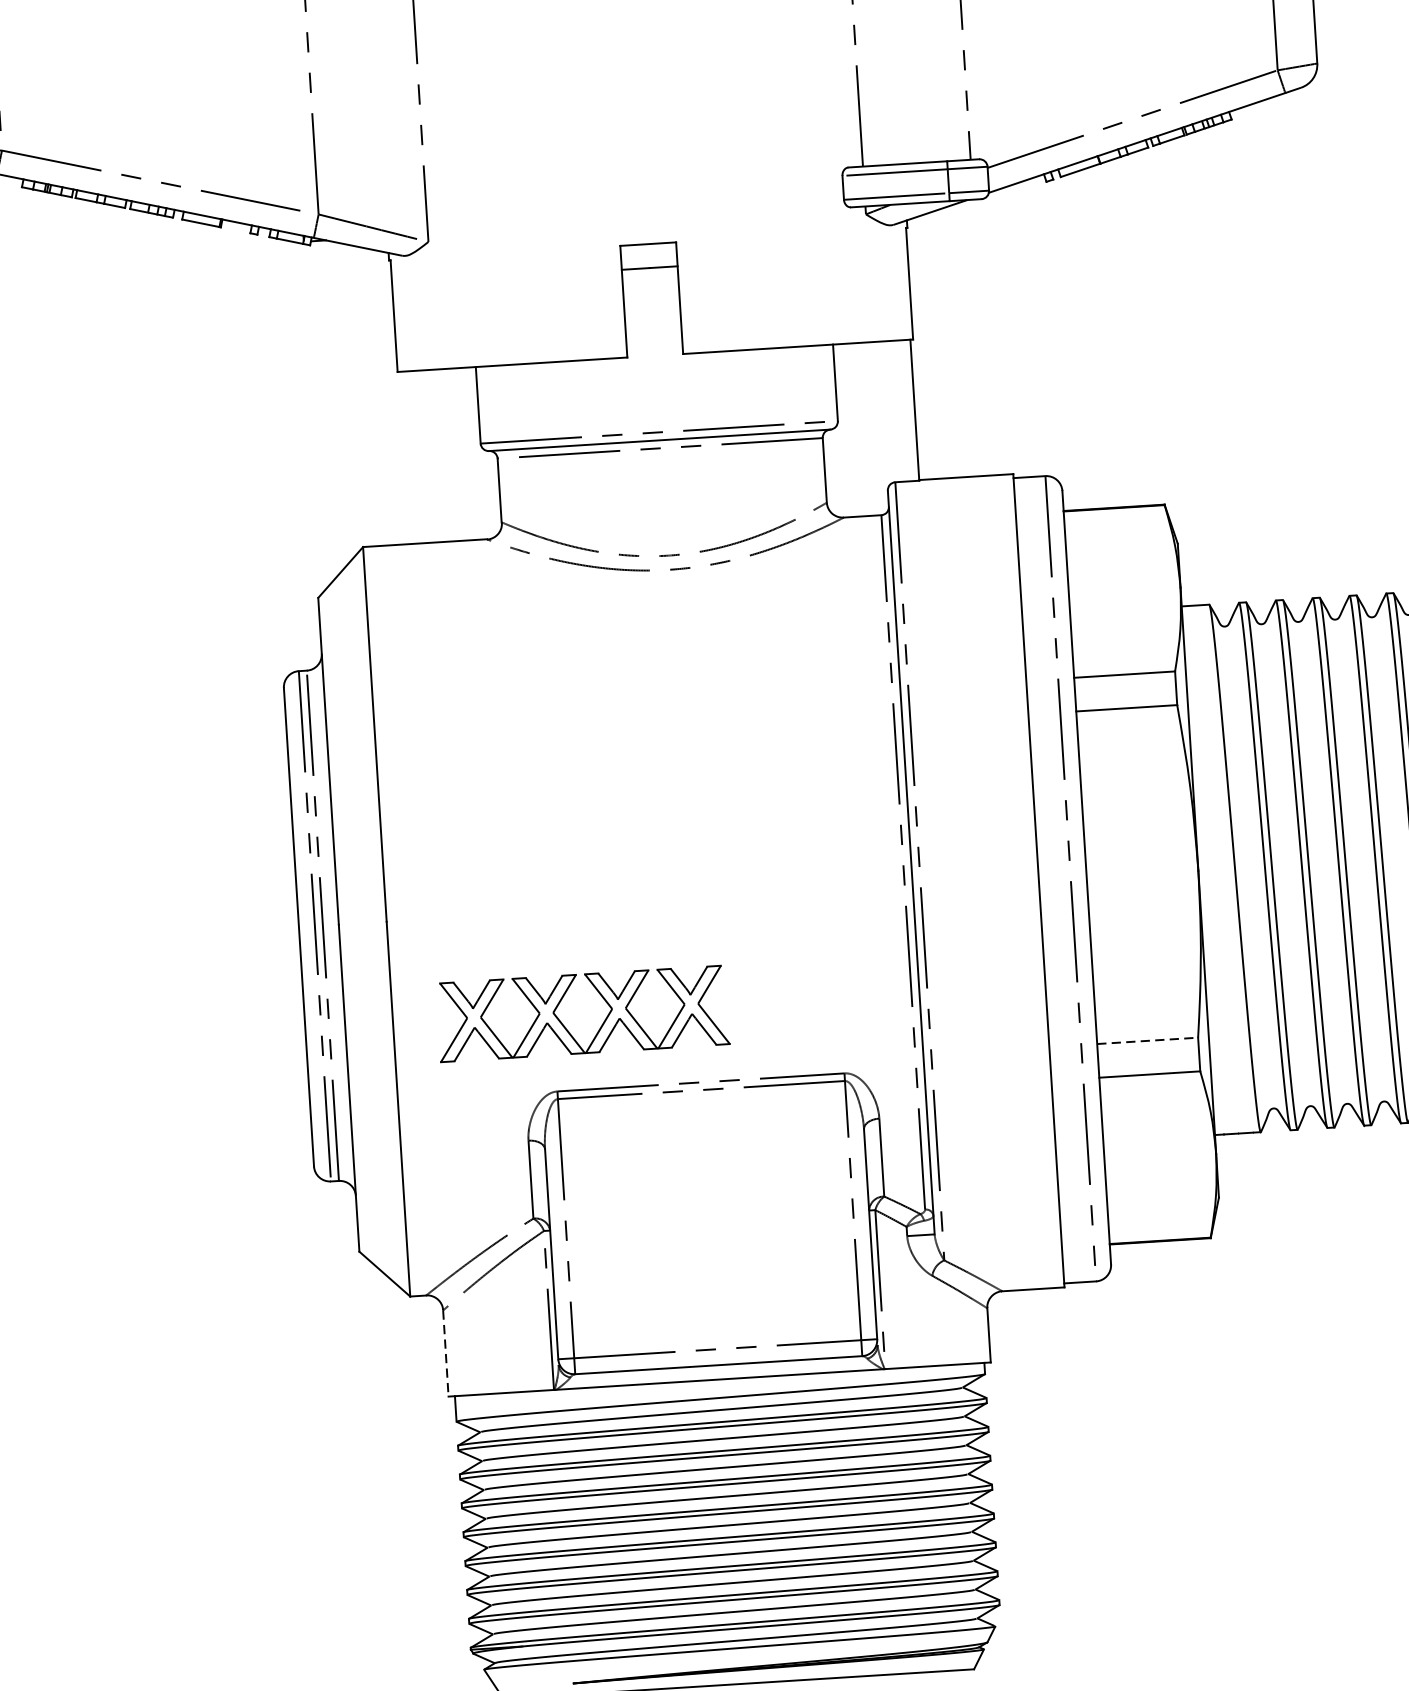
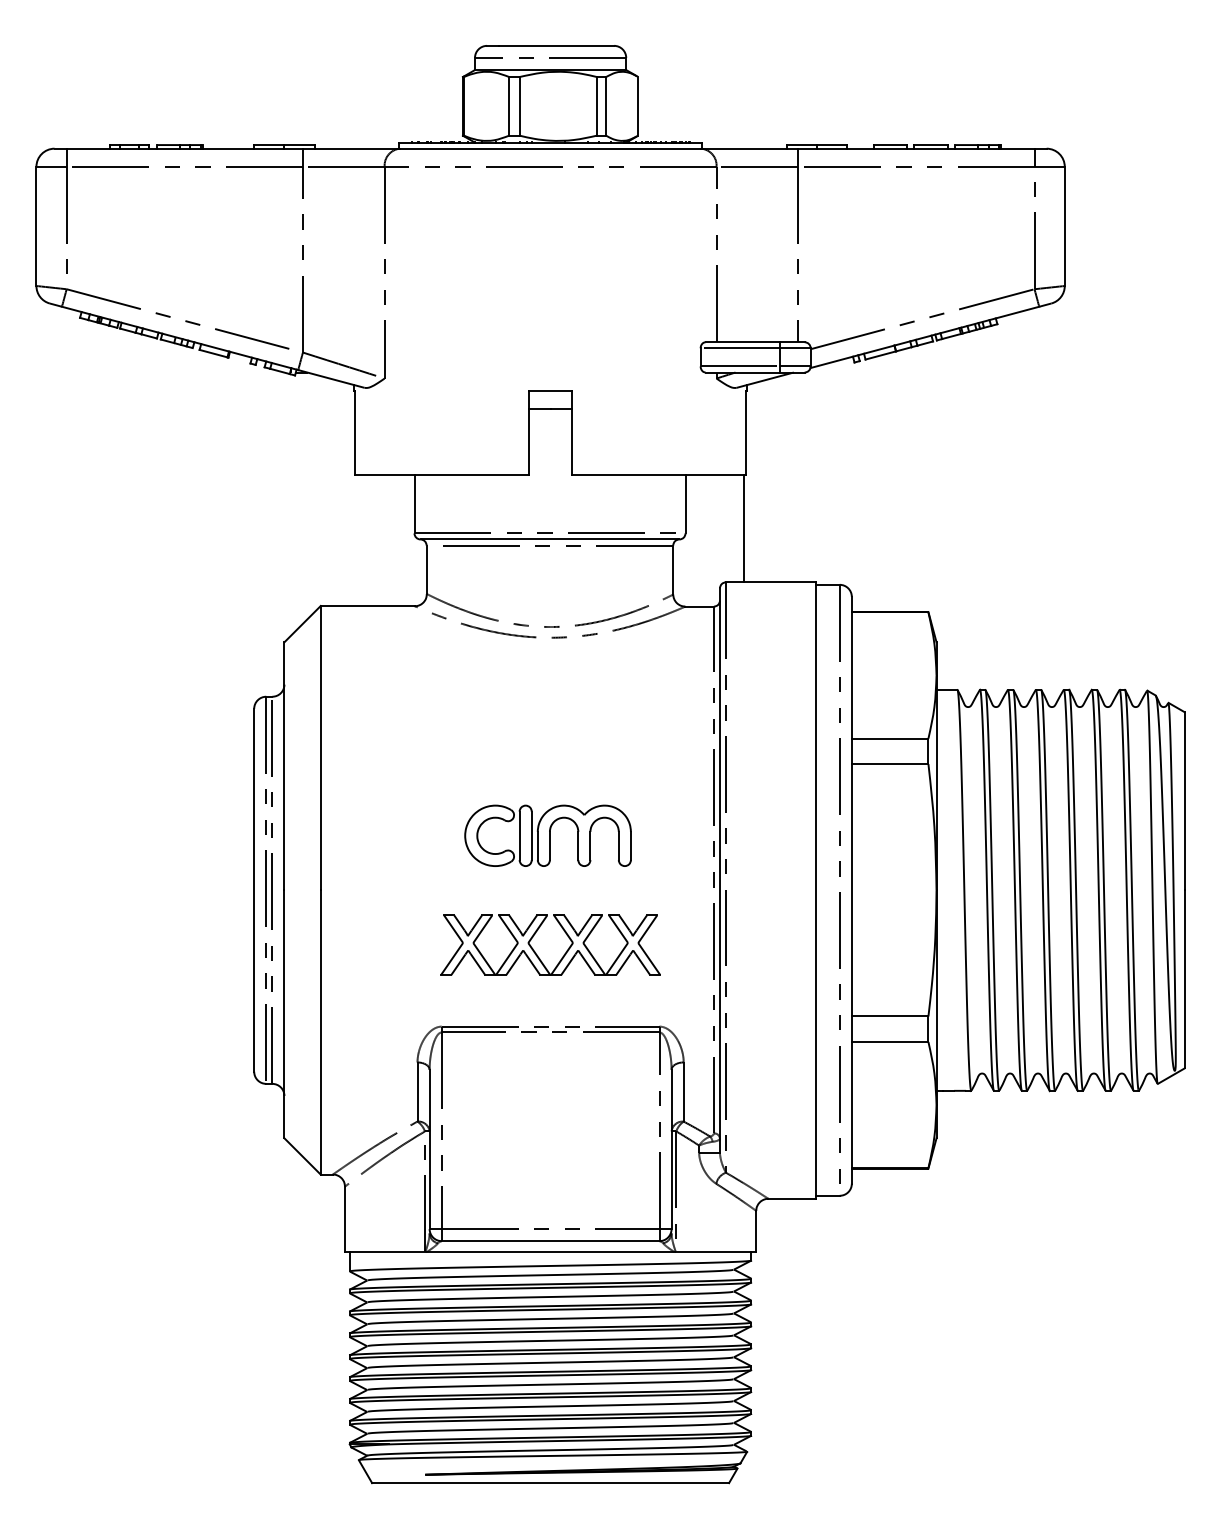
part: (681, 830) -> (547, 835), added
part: (566, 1027) -> (537, 954), moved
line: (1148, 1040) -> (890, 1016), dashed -> solid
line: (445, 1353) -> (344, 1219), dashed -> solid

